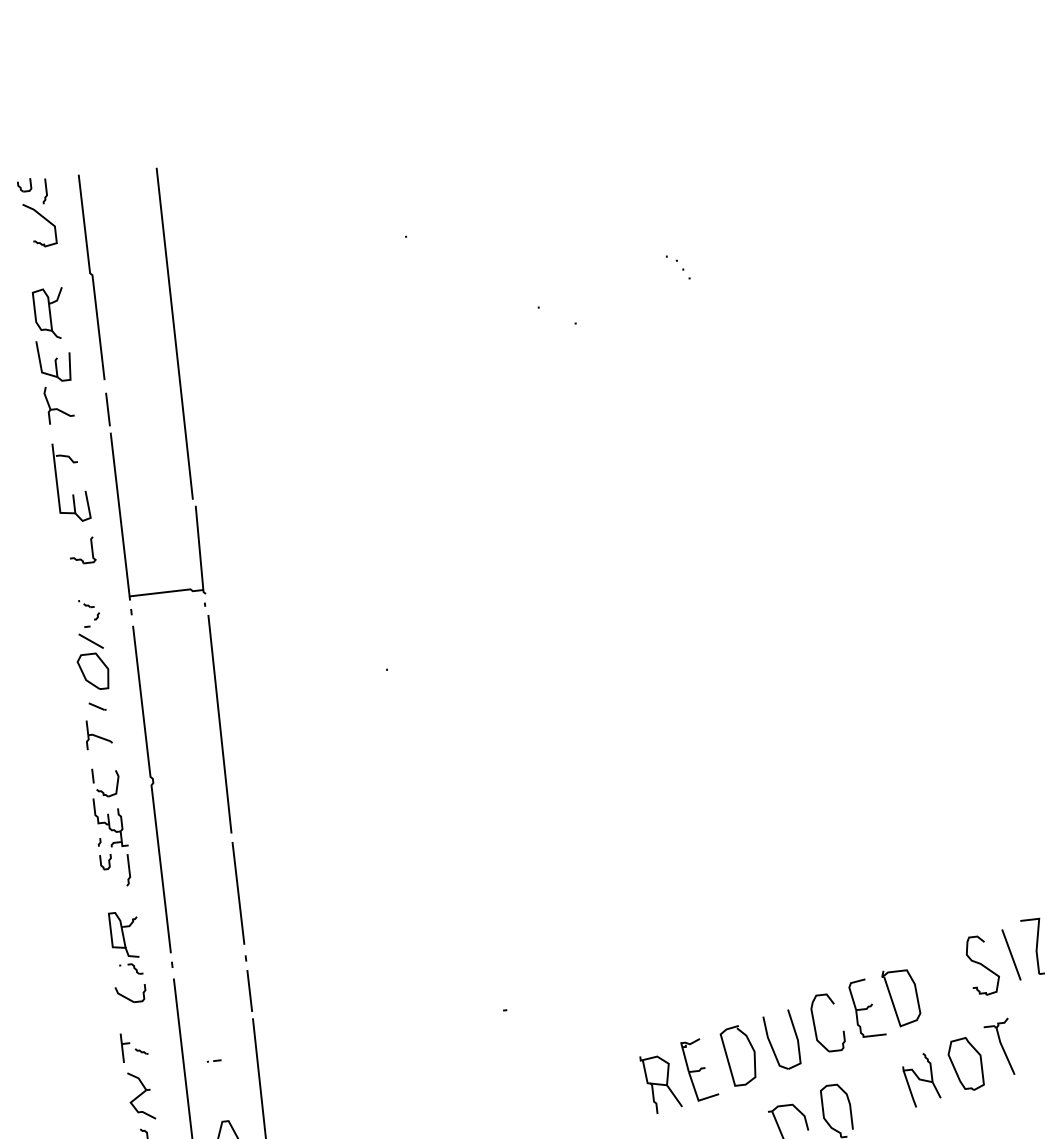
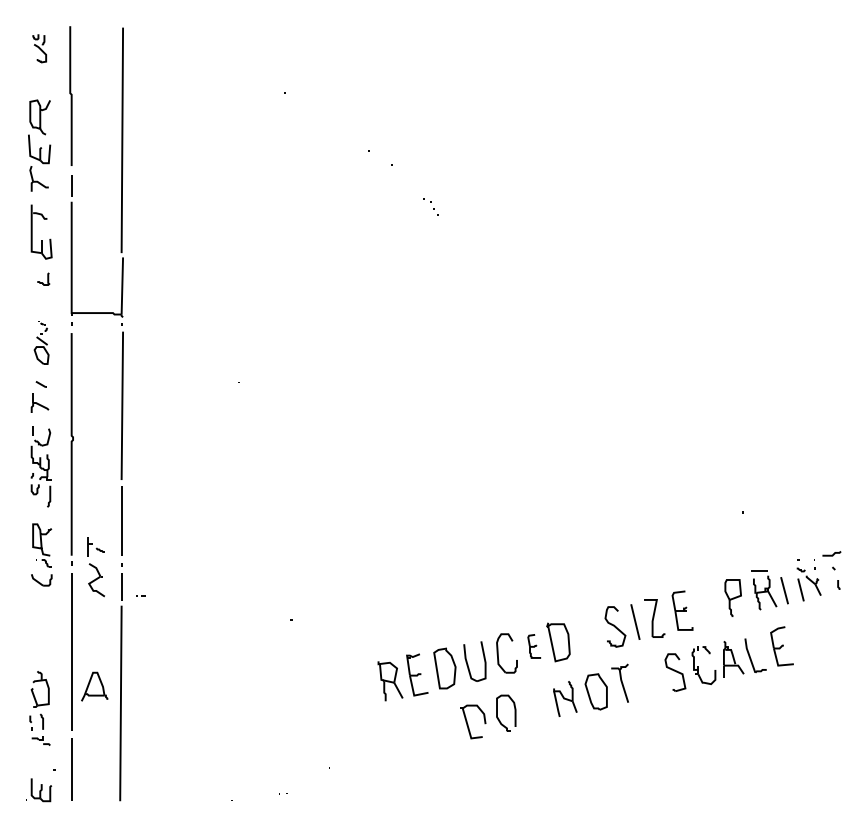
part: (37, 212) -> (39, 48), size x0.6
part: (677, 266) -> (430, 206), moved
part: (82, 551) -> (43, 279), size x0.7
part: (90, 644) -> (41, 342), size x0.7
part: (867, 1008) -> (534, 646), size x0.6
part: (212, 1059) -> (140, 595), moved
part: (137, 1077) -> (95, 567), moved

